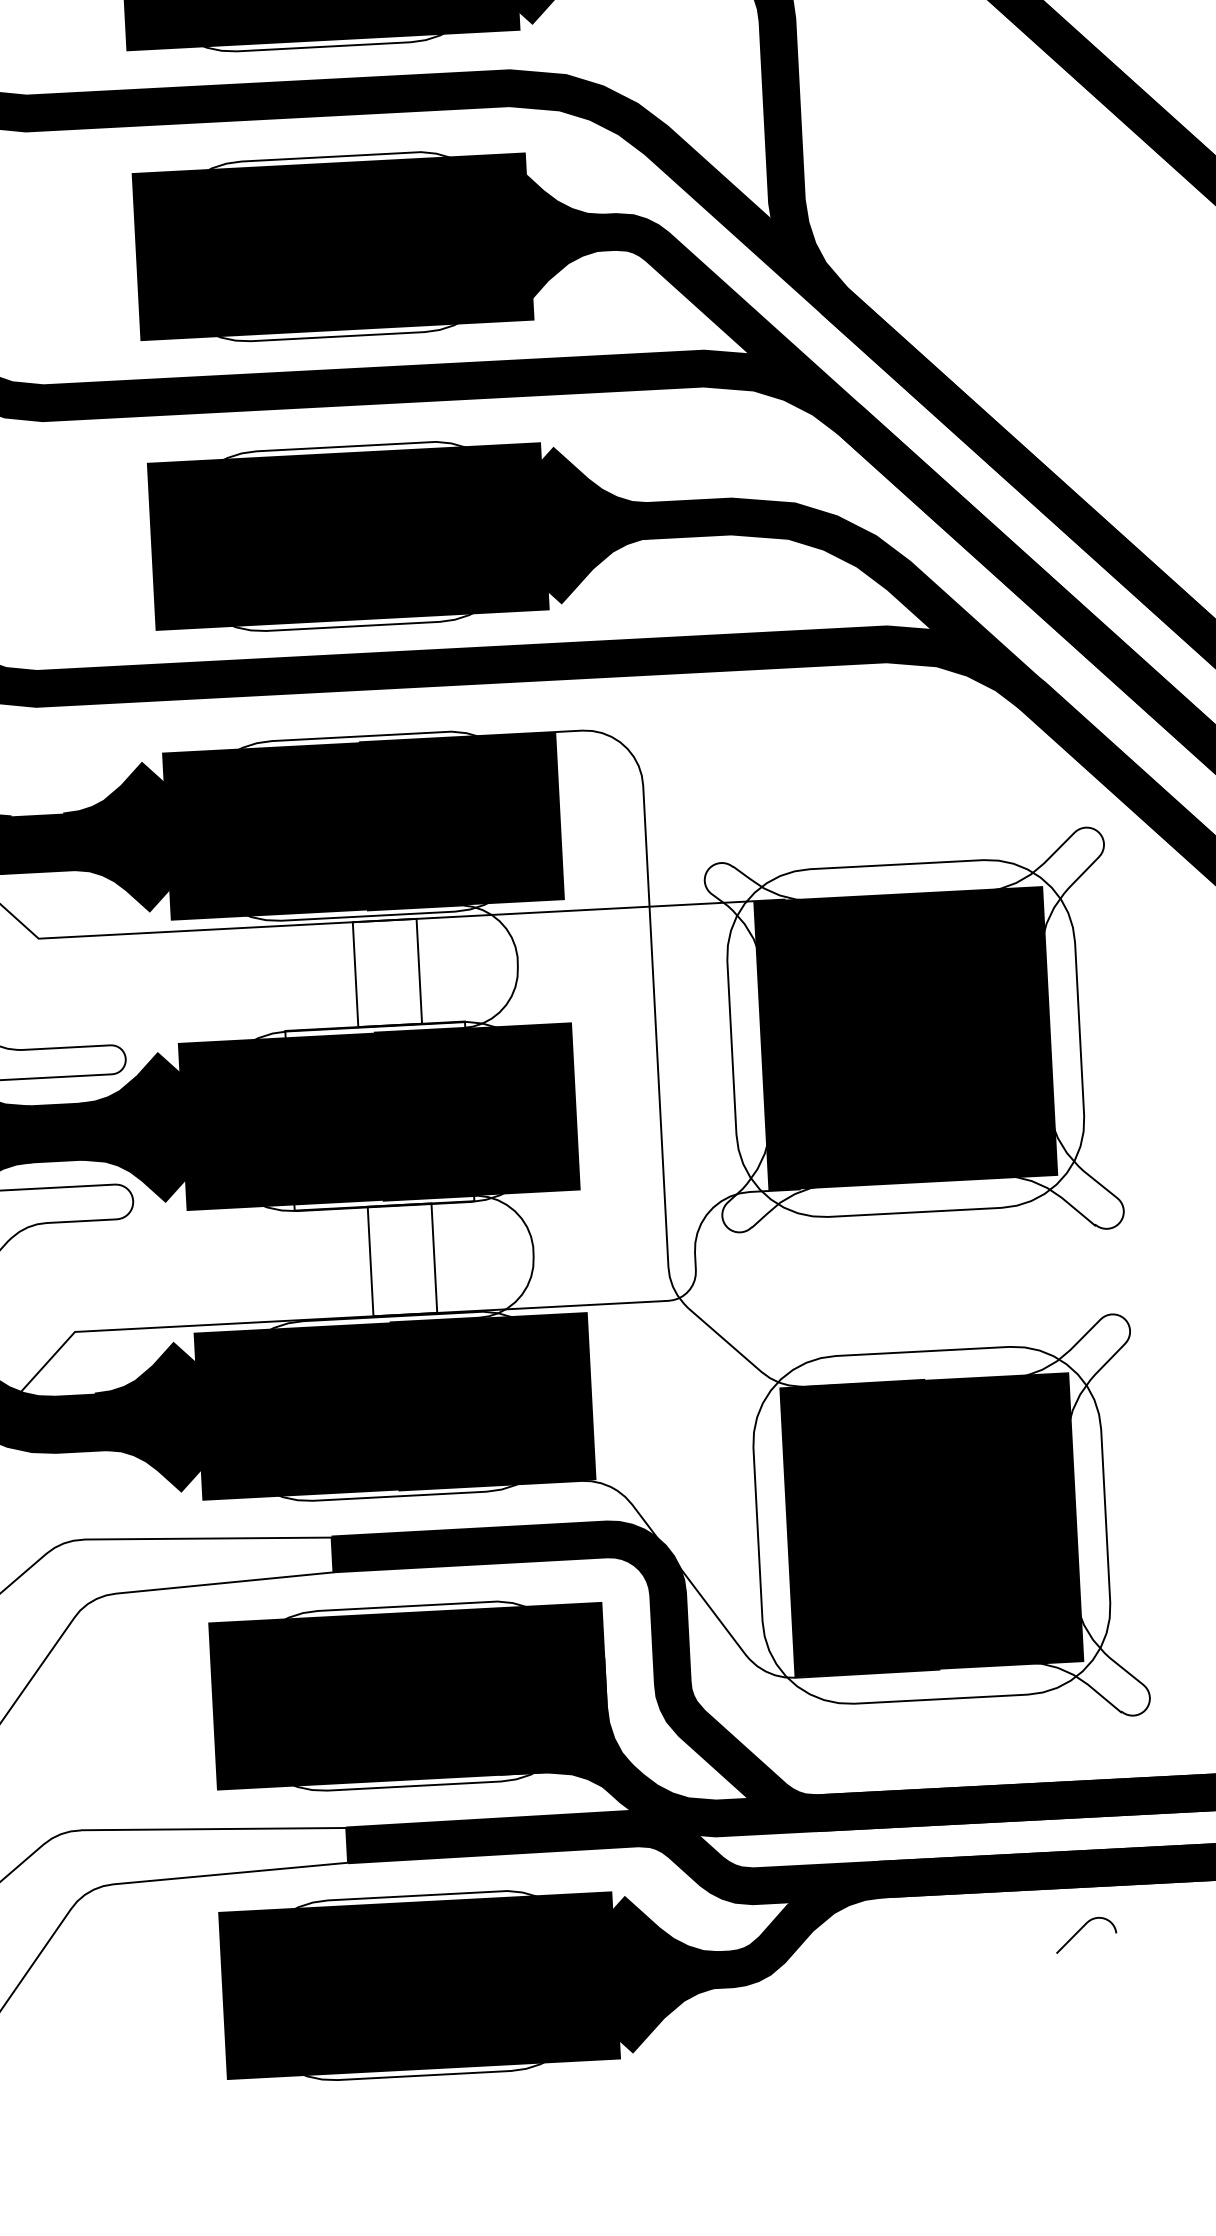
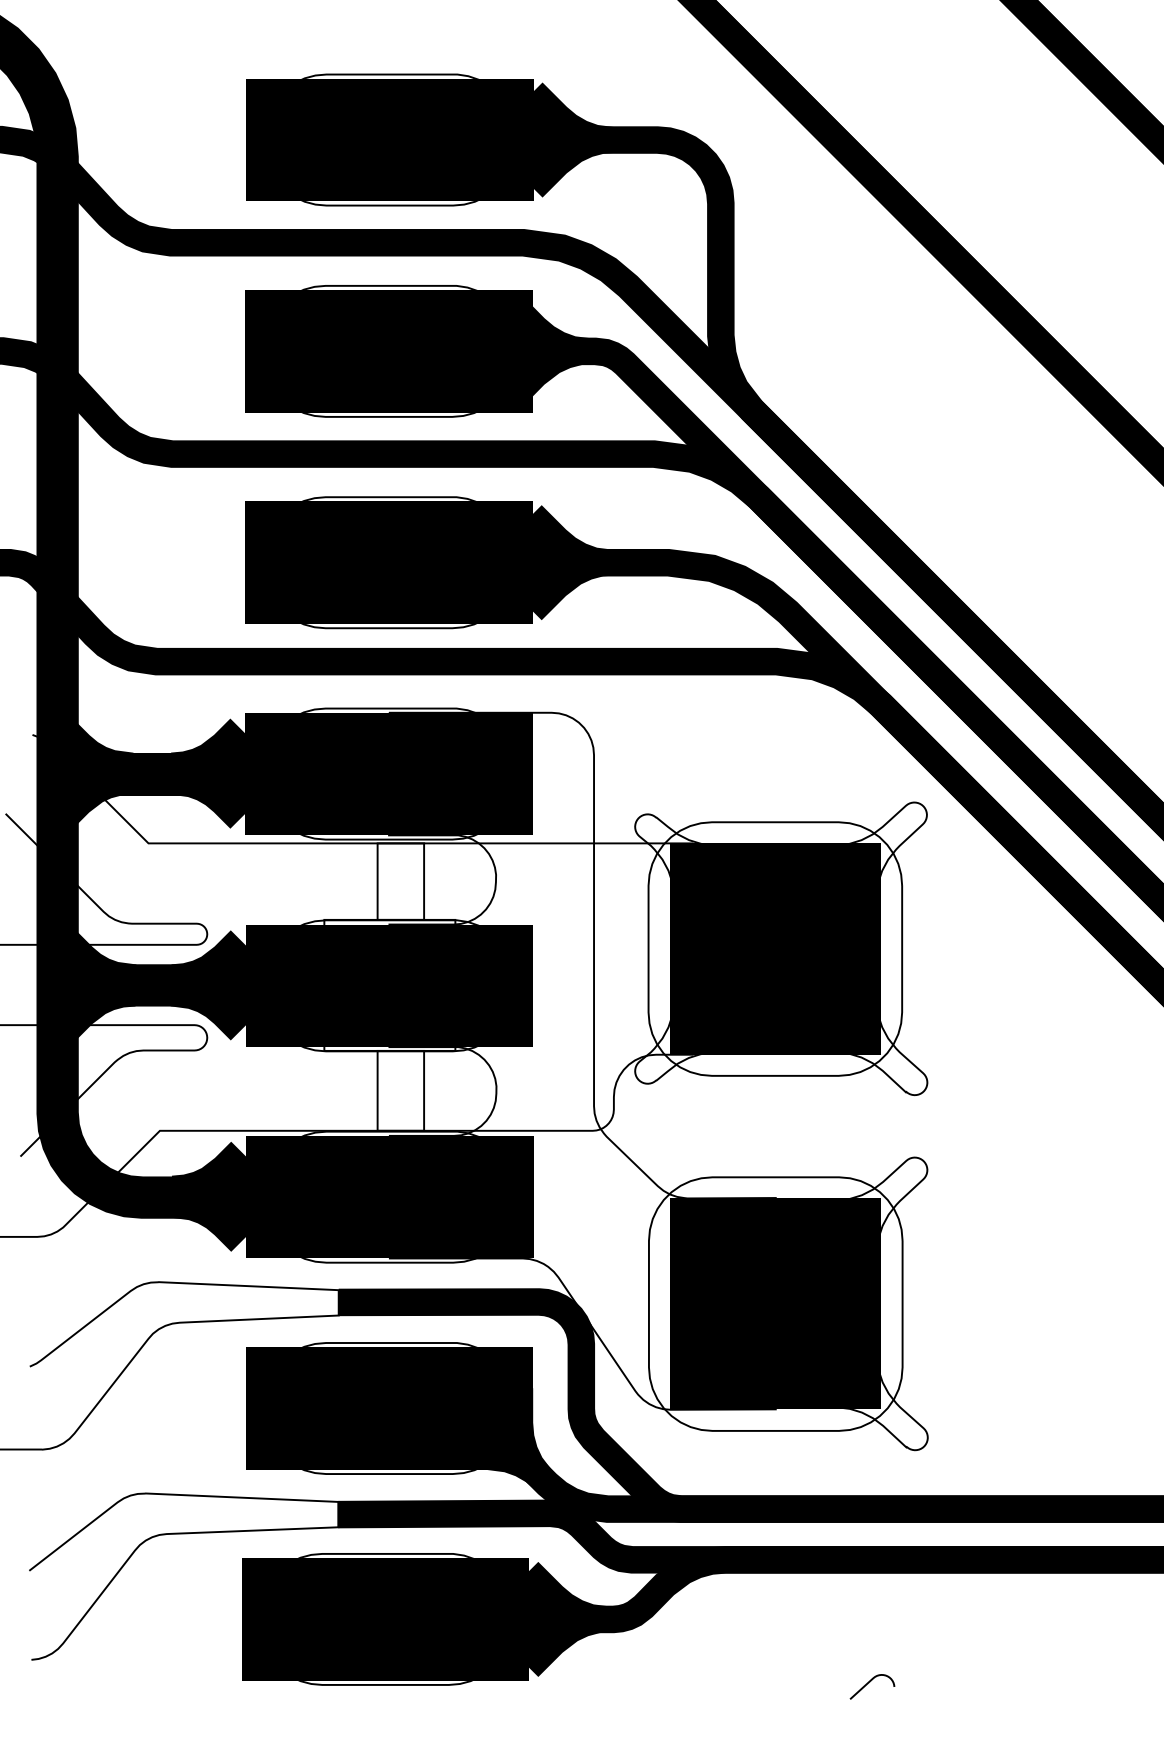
curve: (1081, 1930) -> (869, 1683), moved

